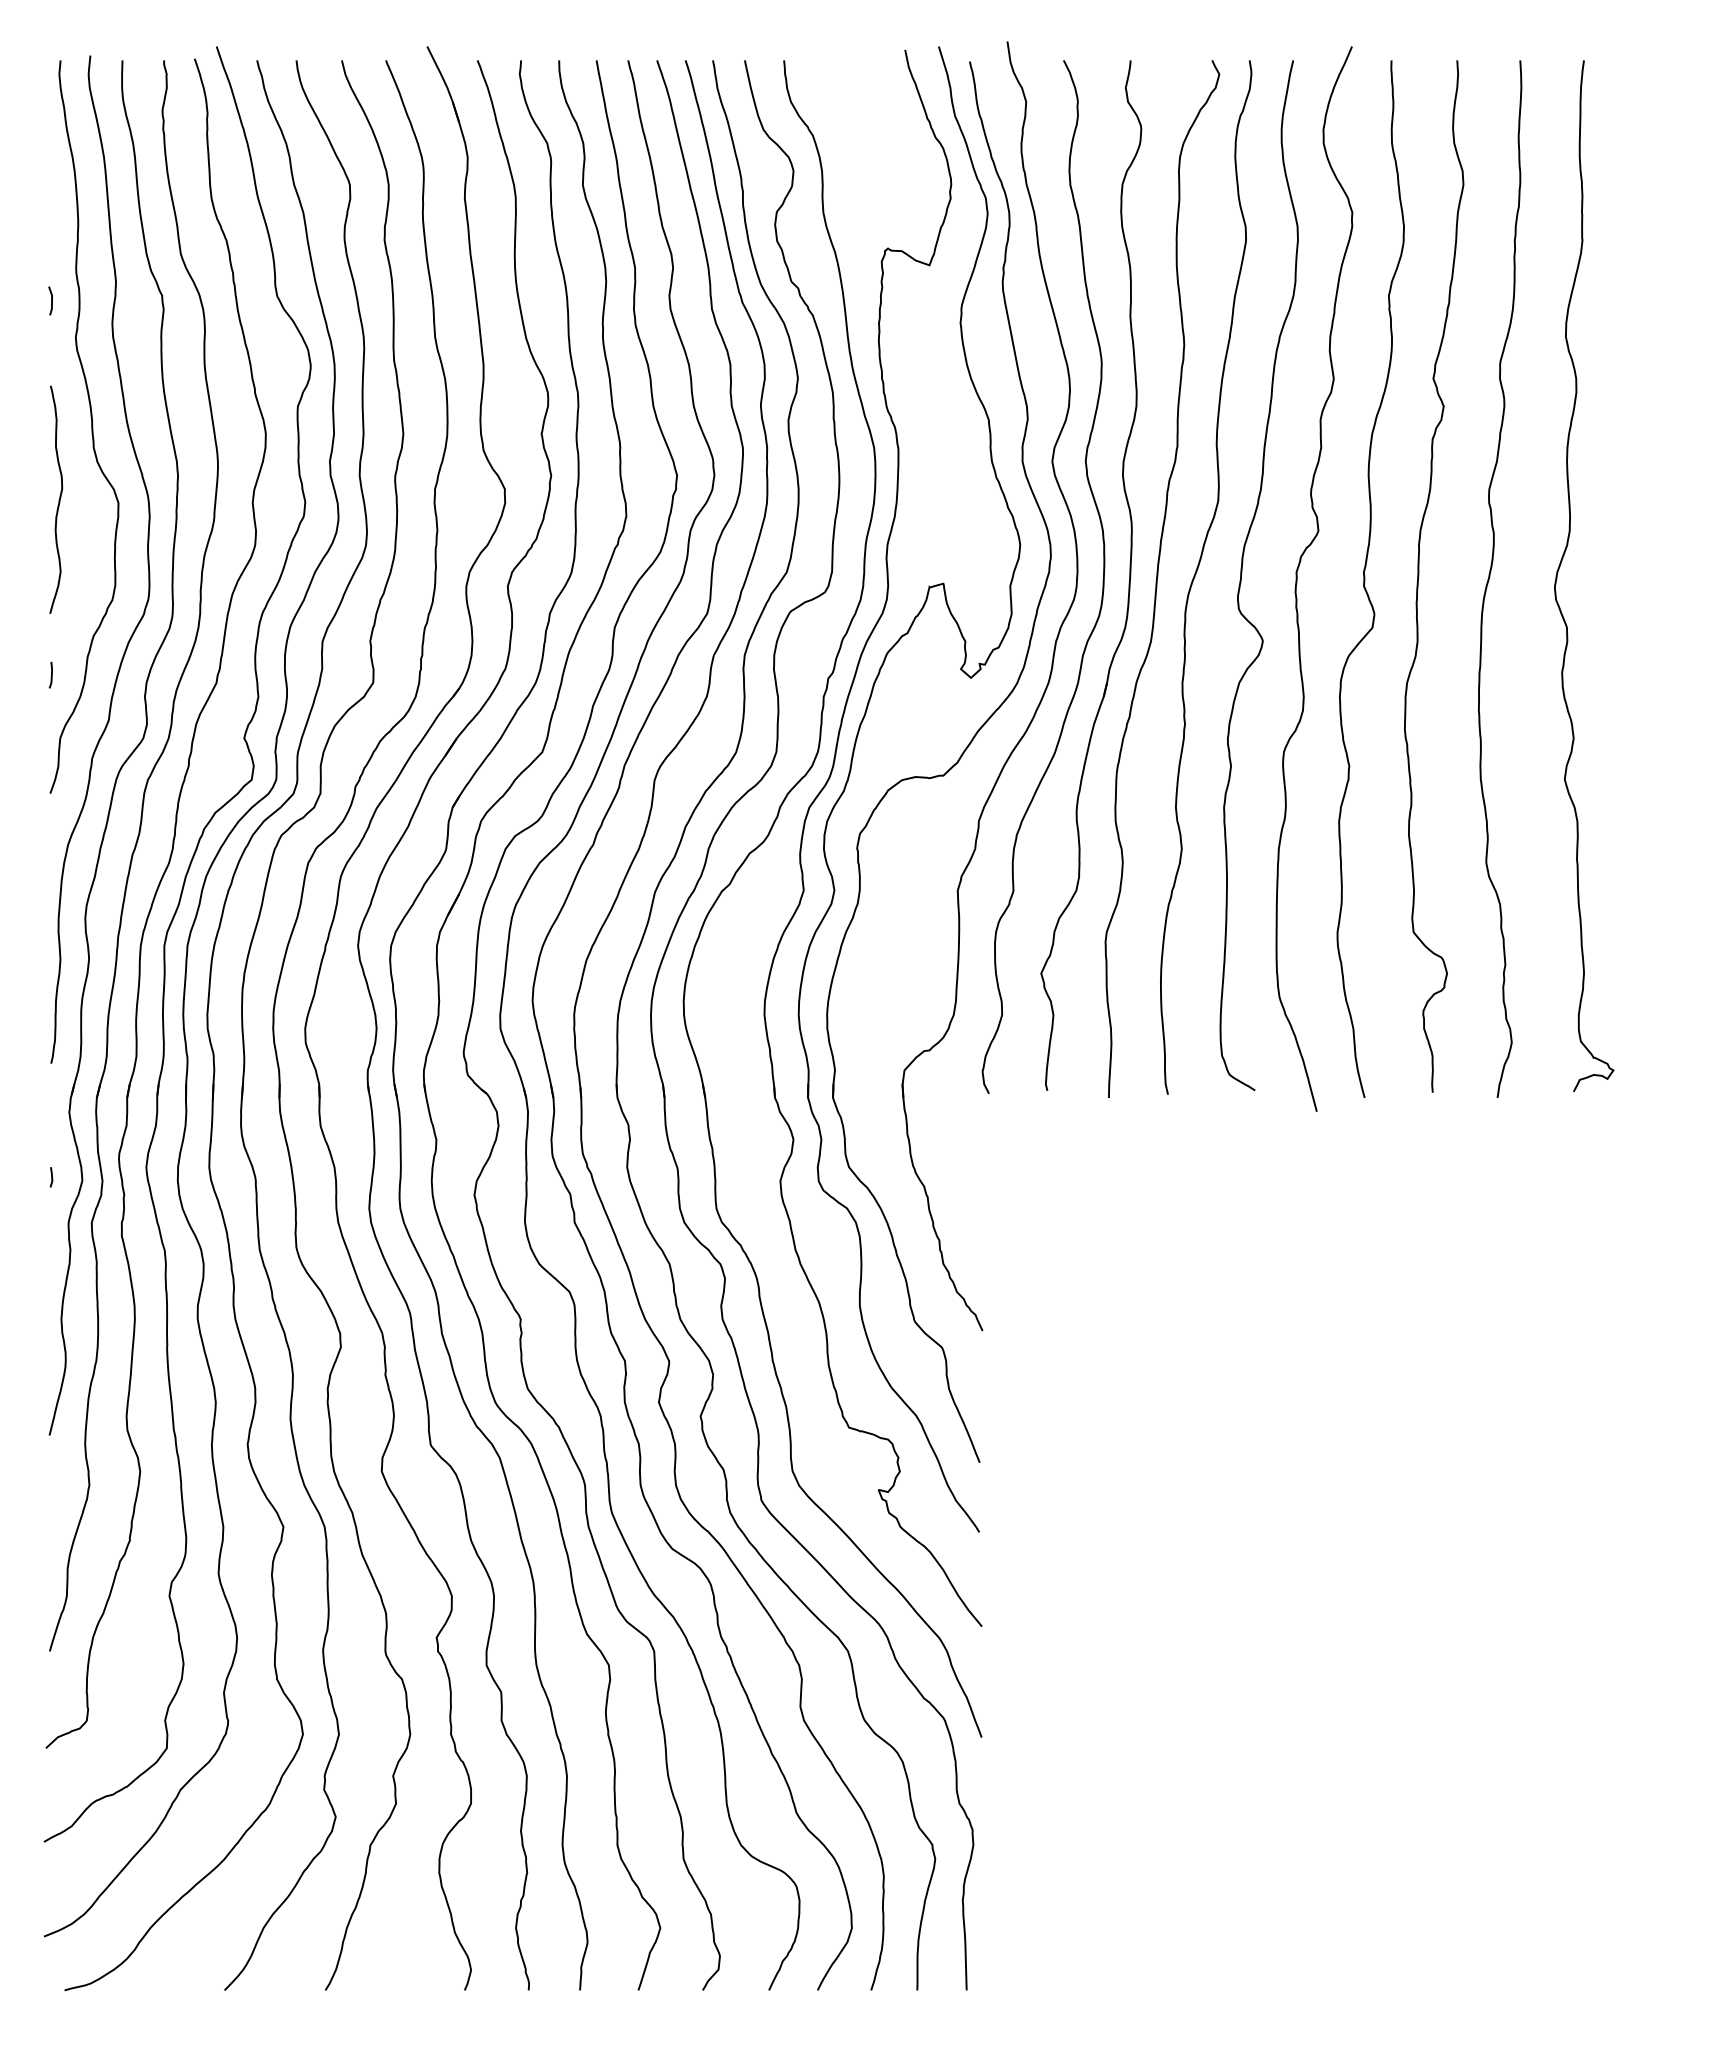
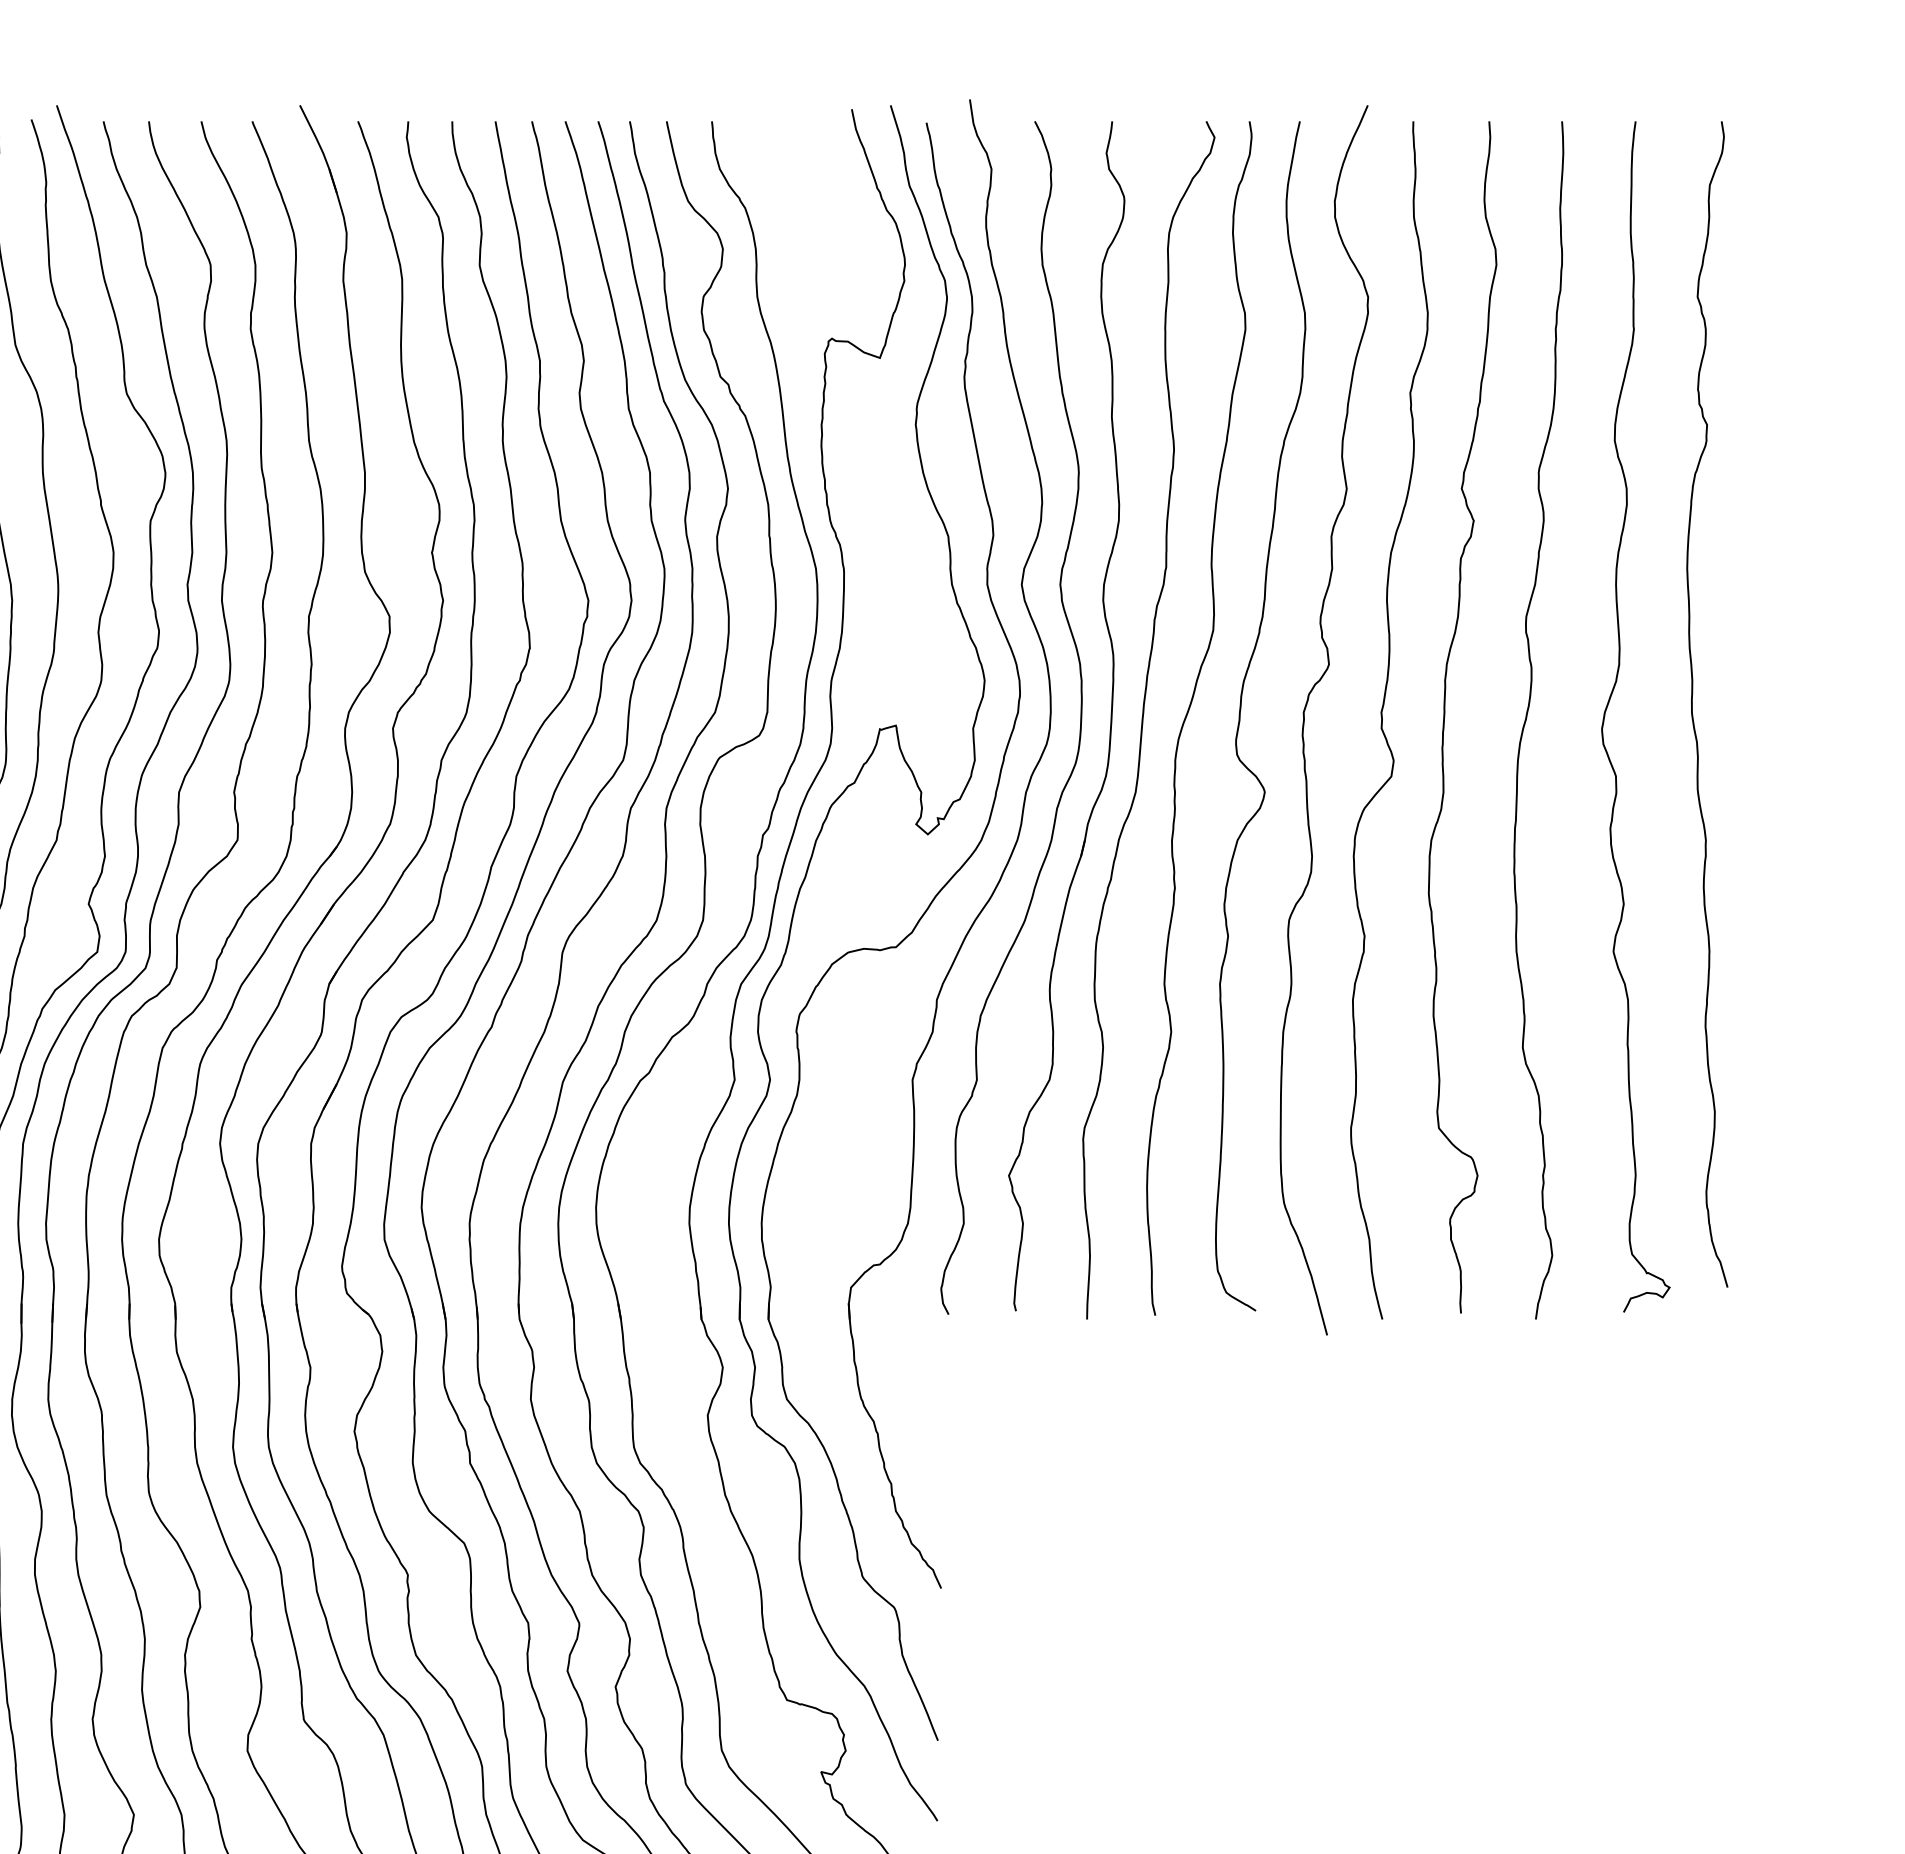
curve: (1633, 565) -> (1692, 704), added

